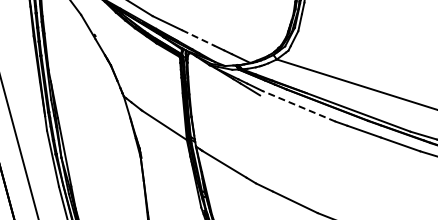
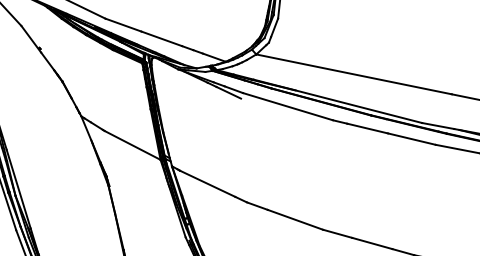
line: (198, 38) -> (161, 39), dashed -> solid
line: (298, 106) -> (287, 106), dashed -> solid

